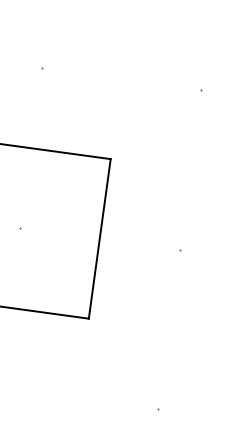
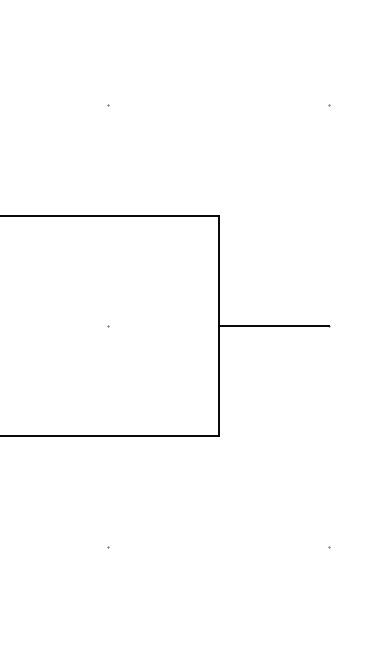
line: (139, 244) -> (273, 326), added

